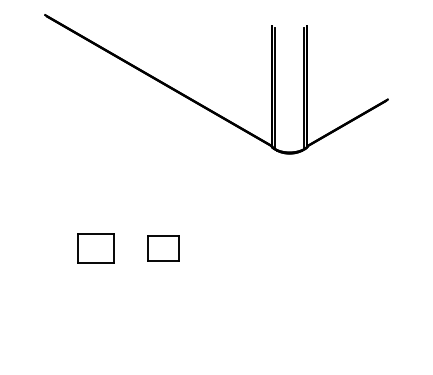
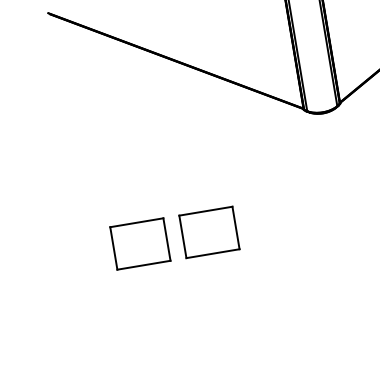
part: (95, 248) -> (140, 244), size x1.43
part: (162, 248) -> (208, 232), size x1.67

